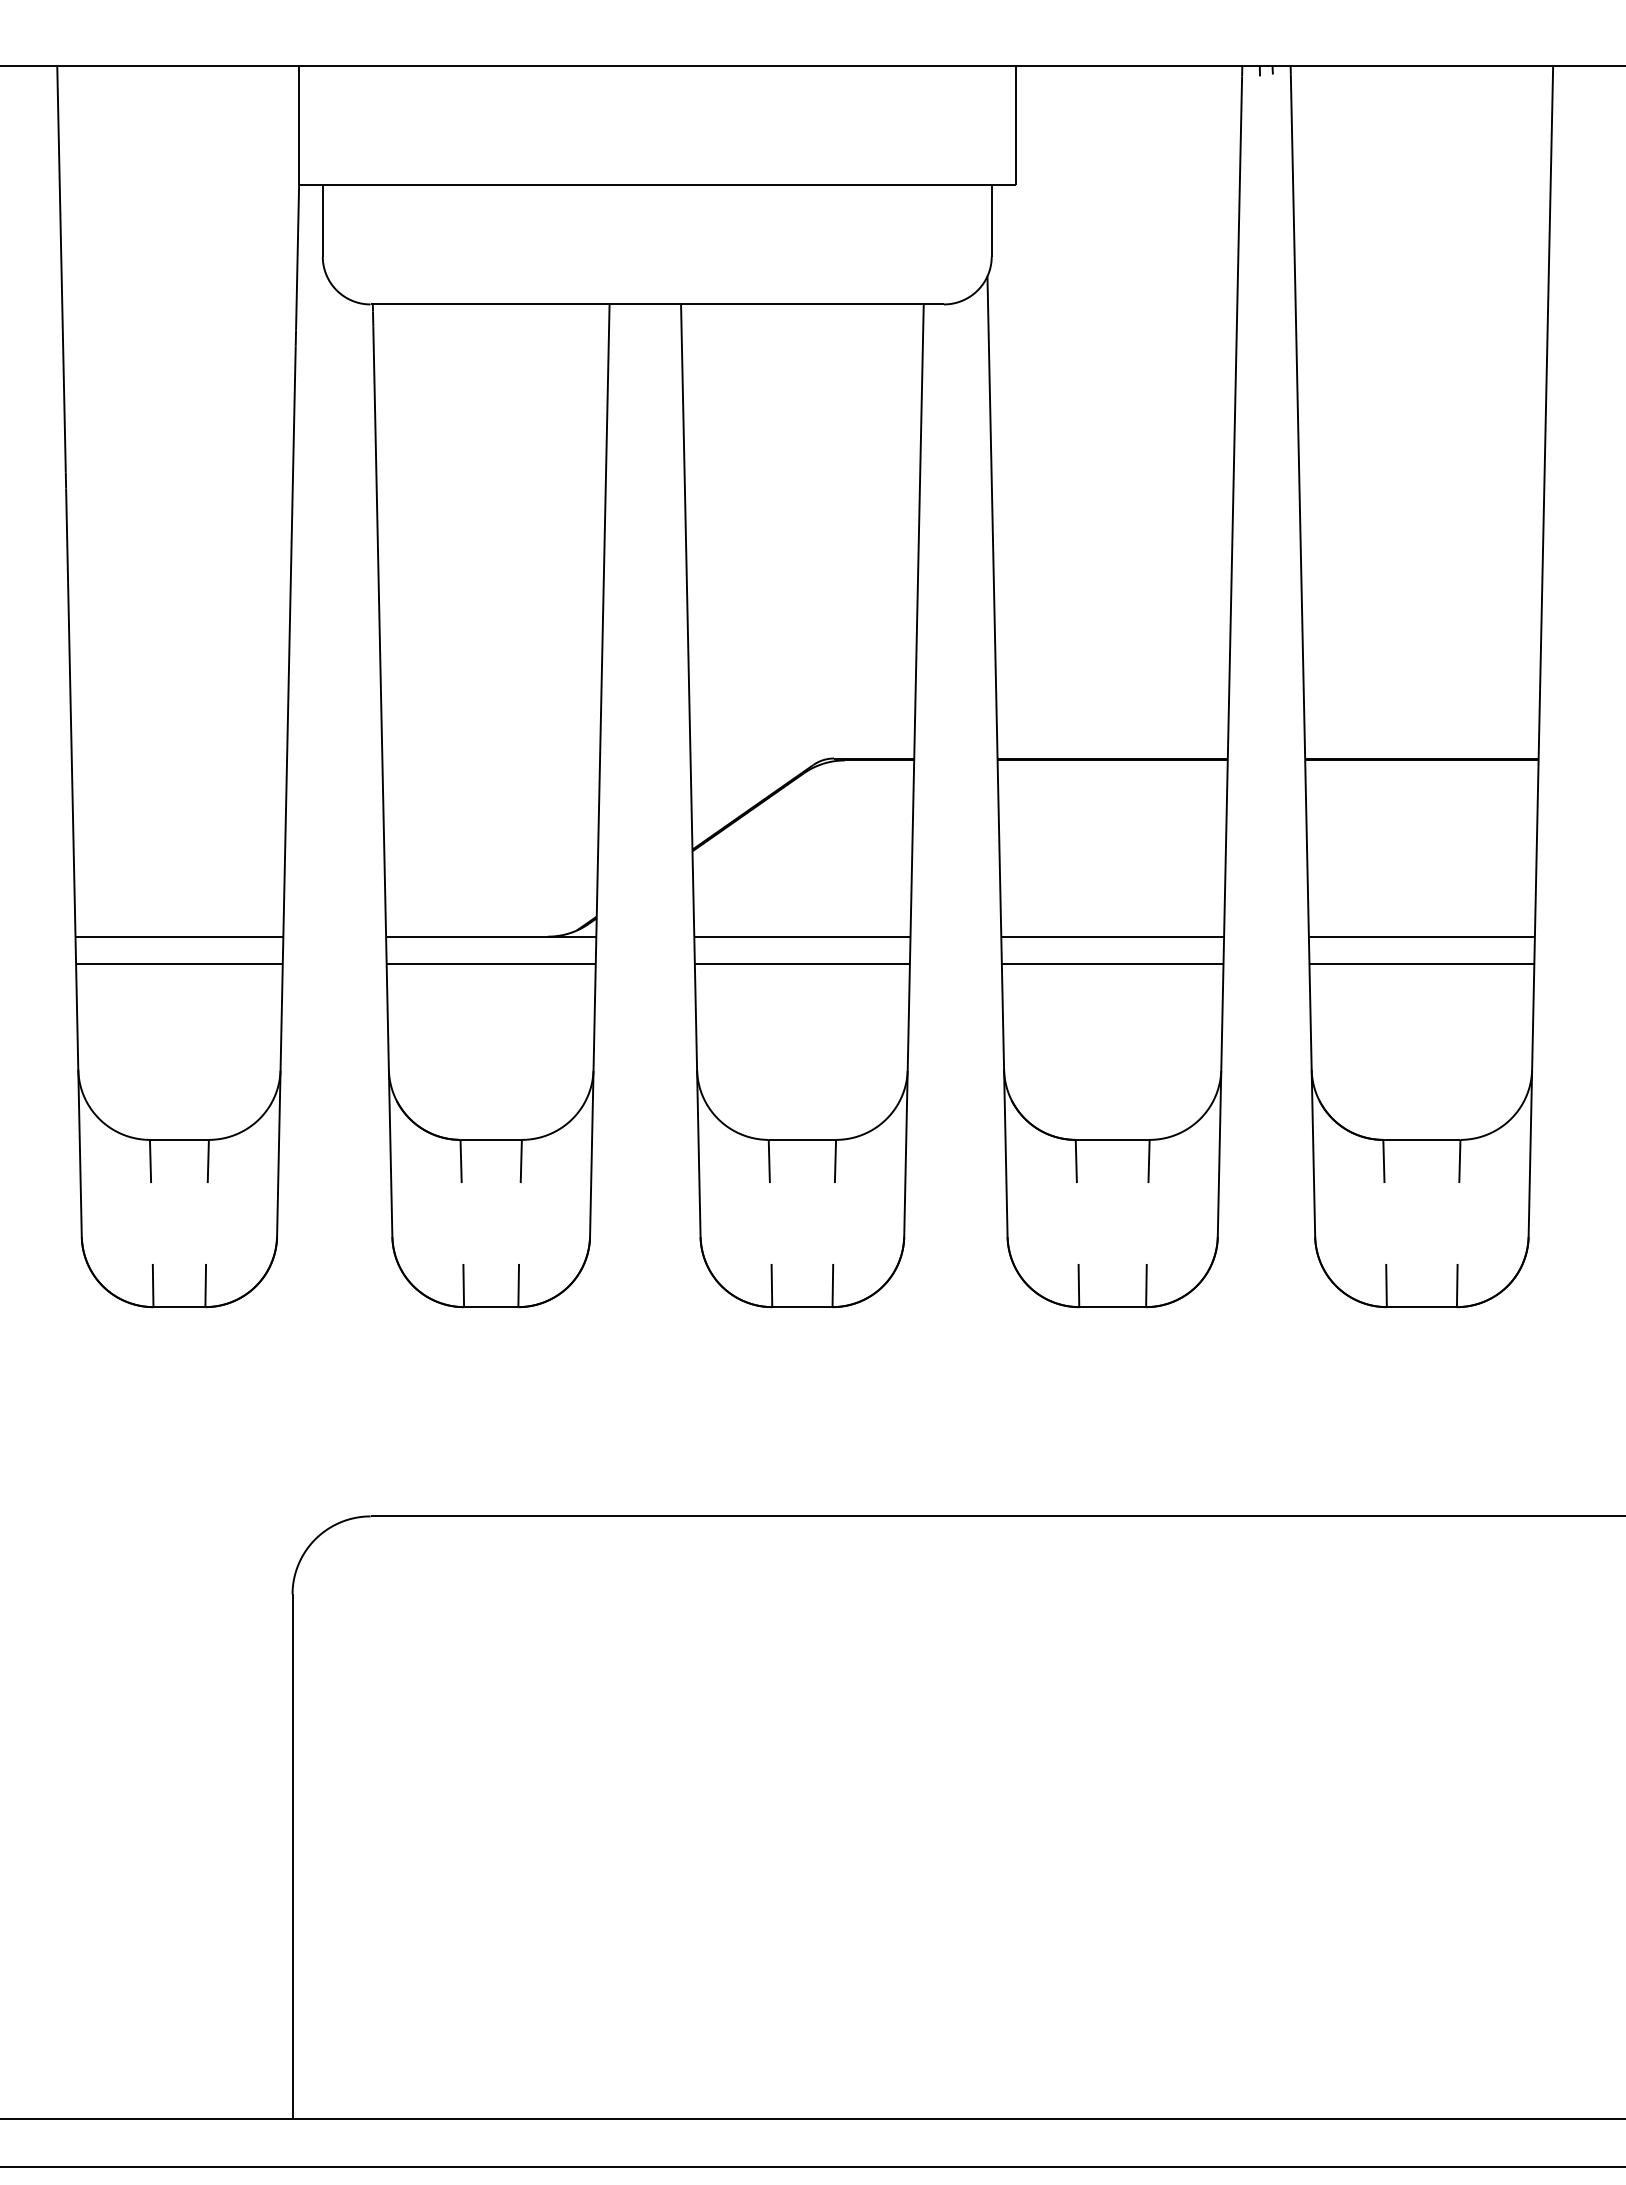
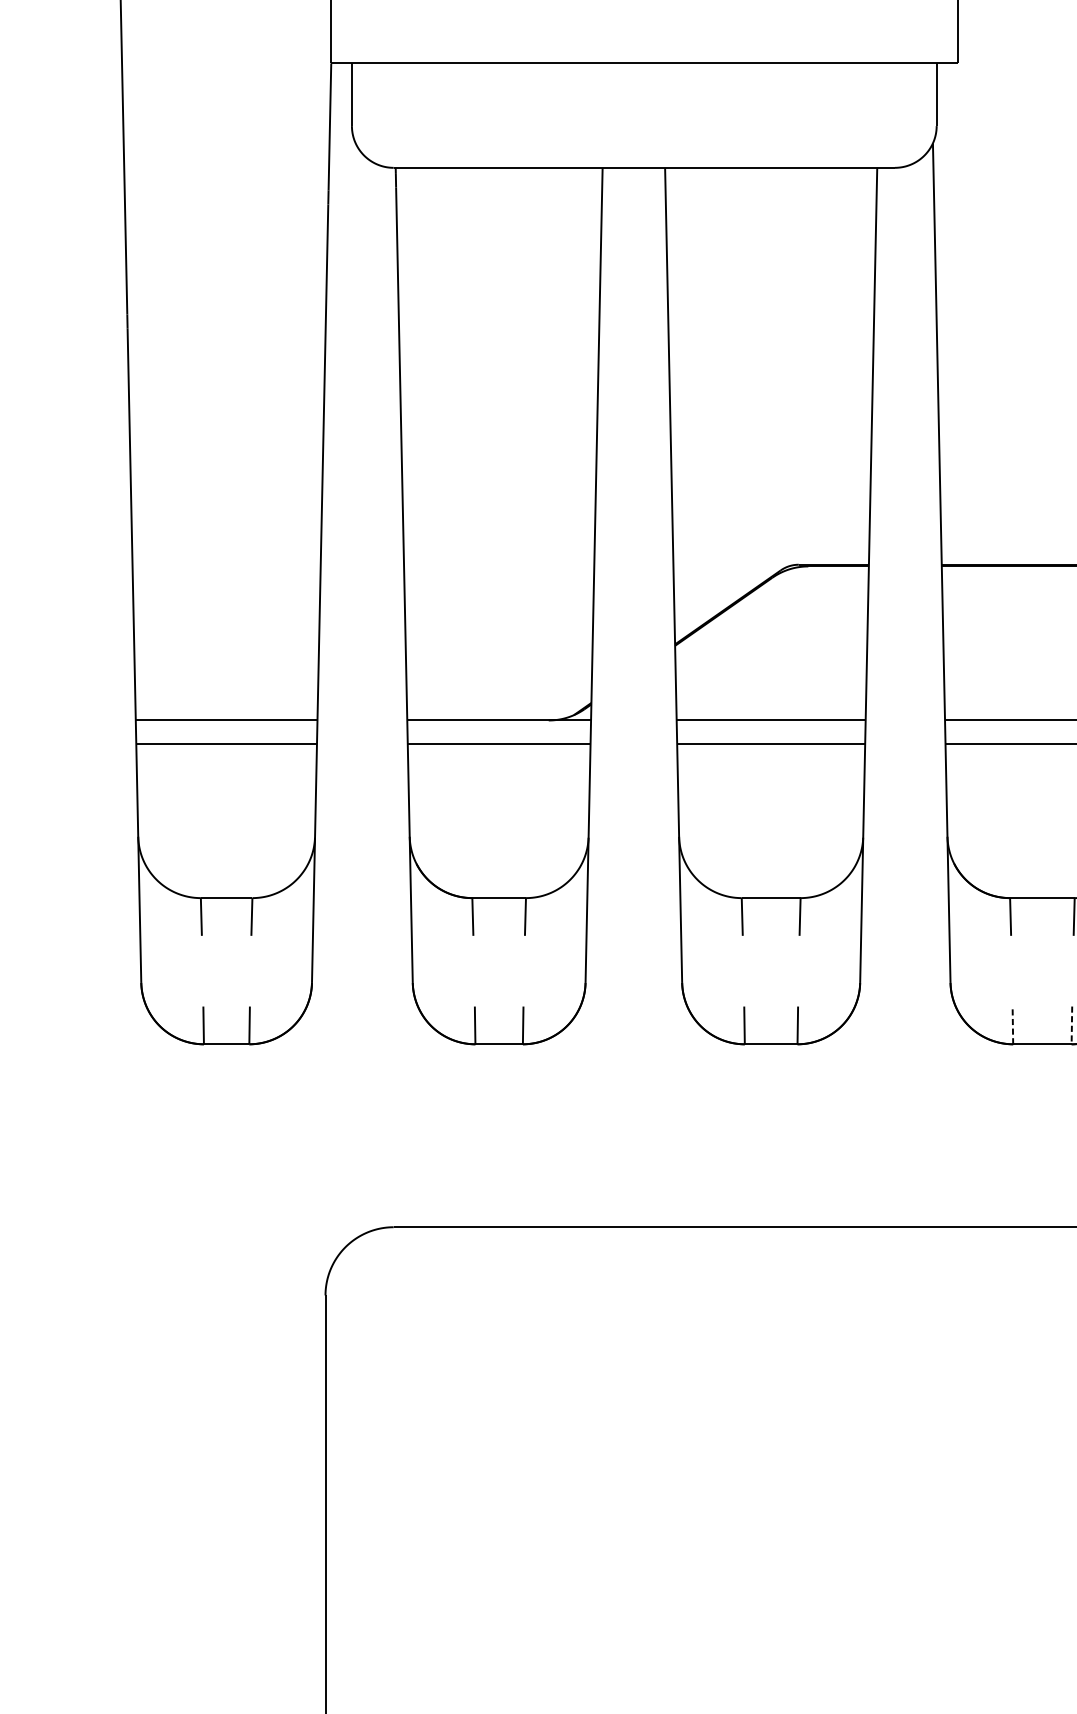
line: (1078, 1285) -> (1012, 1025), solid -> dashed
line: (1146, 1285) -> (1071, 1025), solid -> dashed

